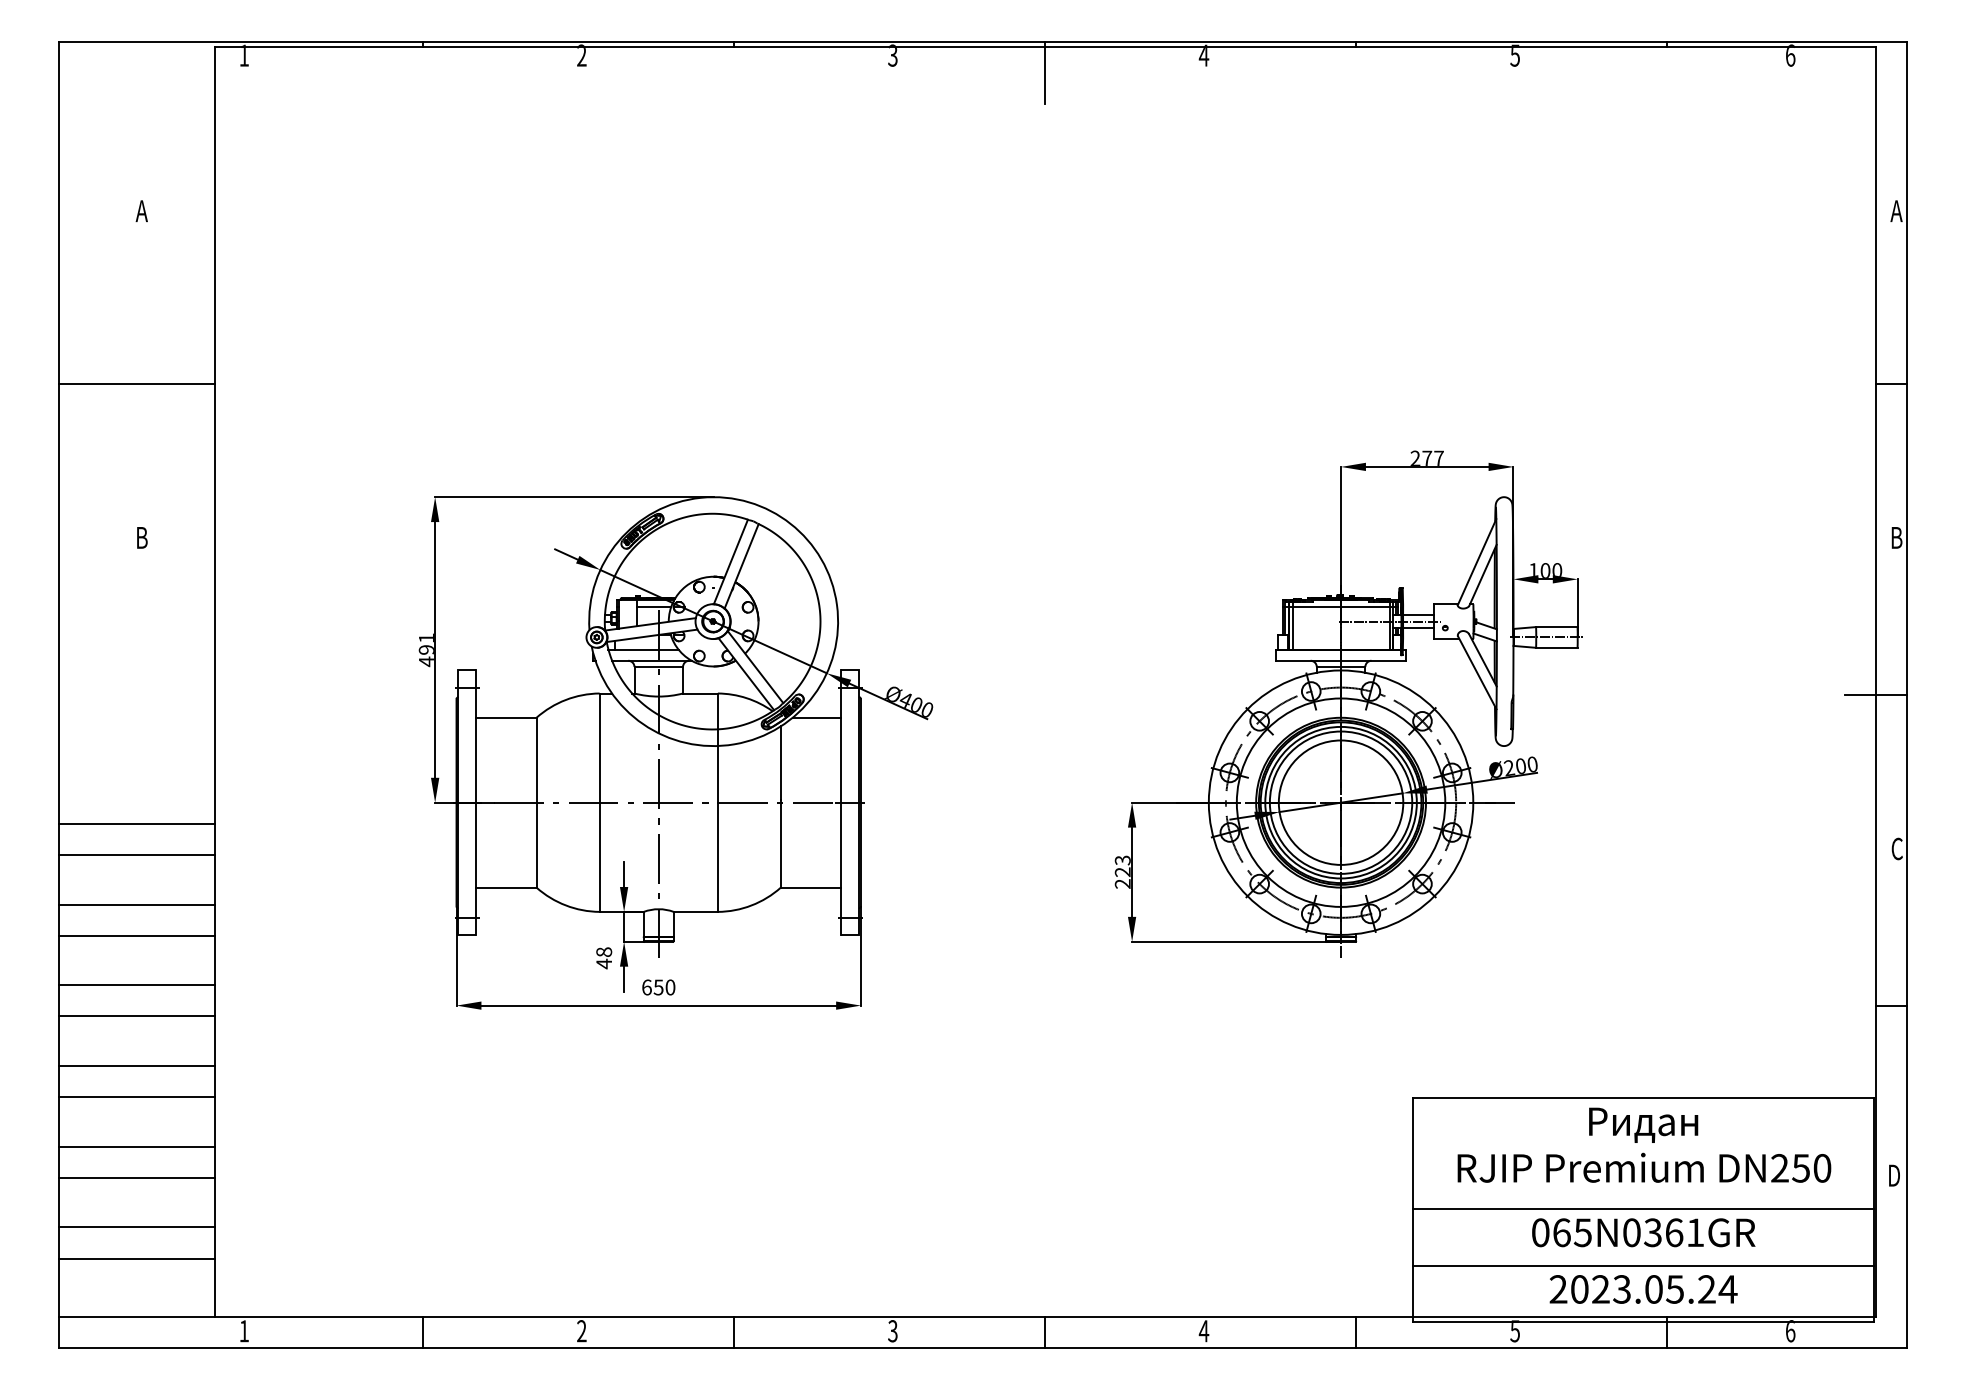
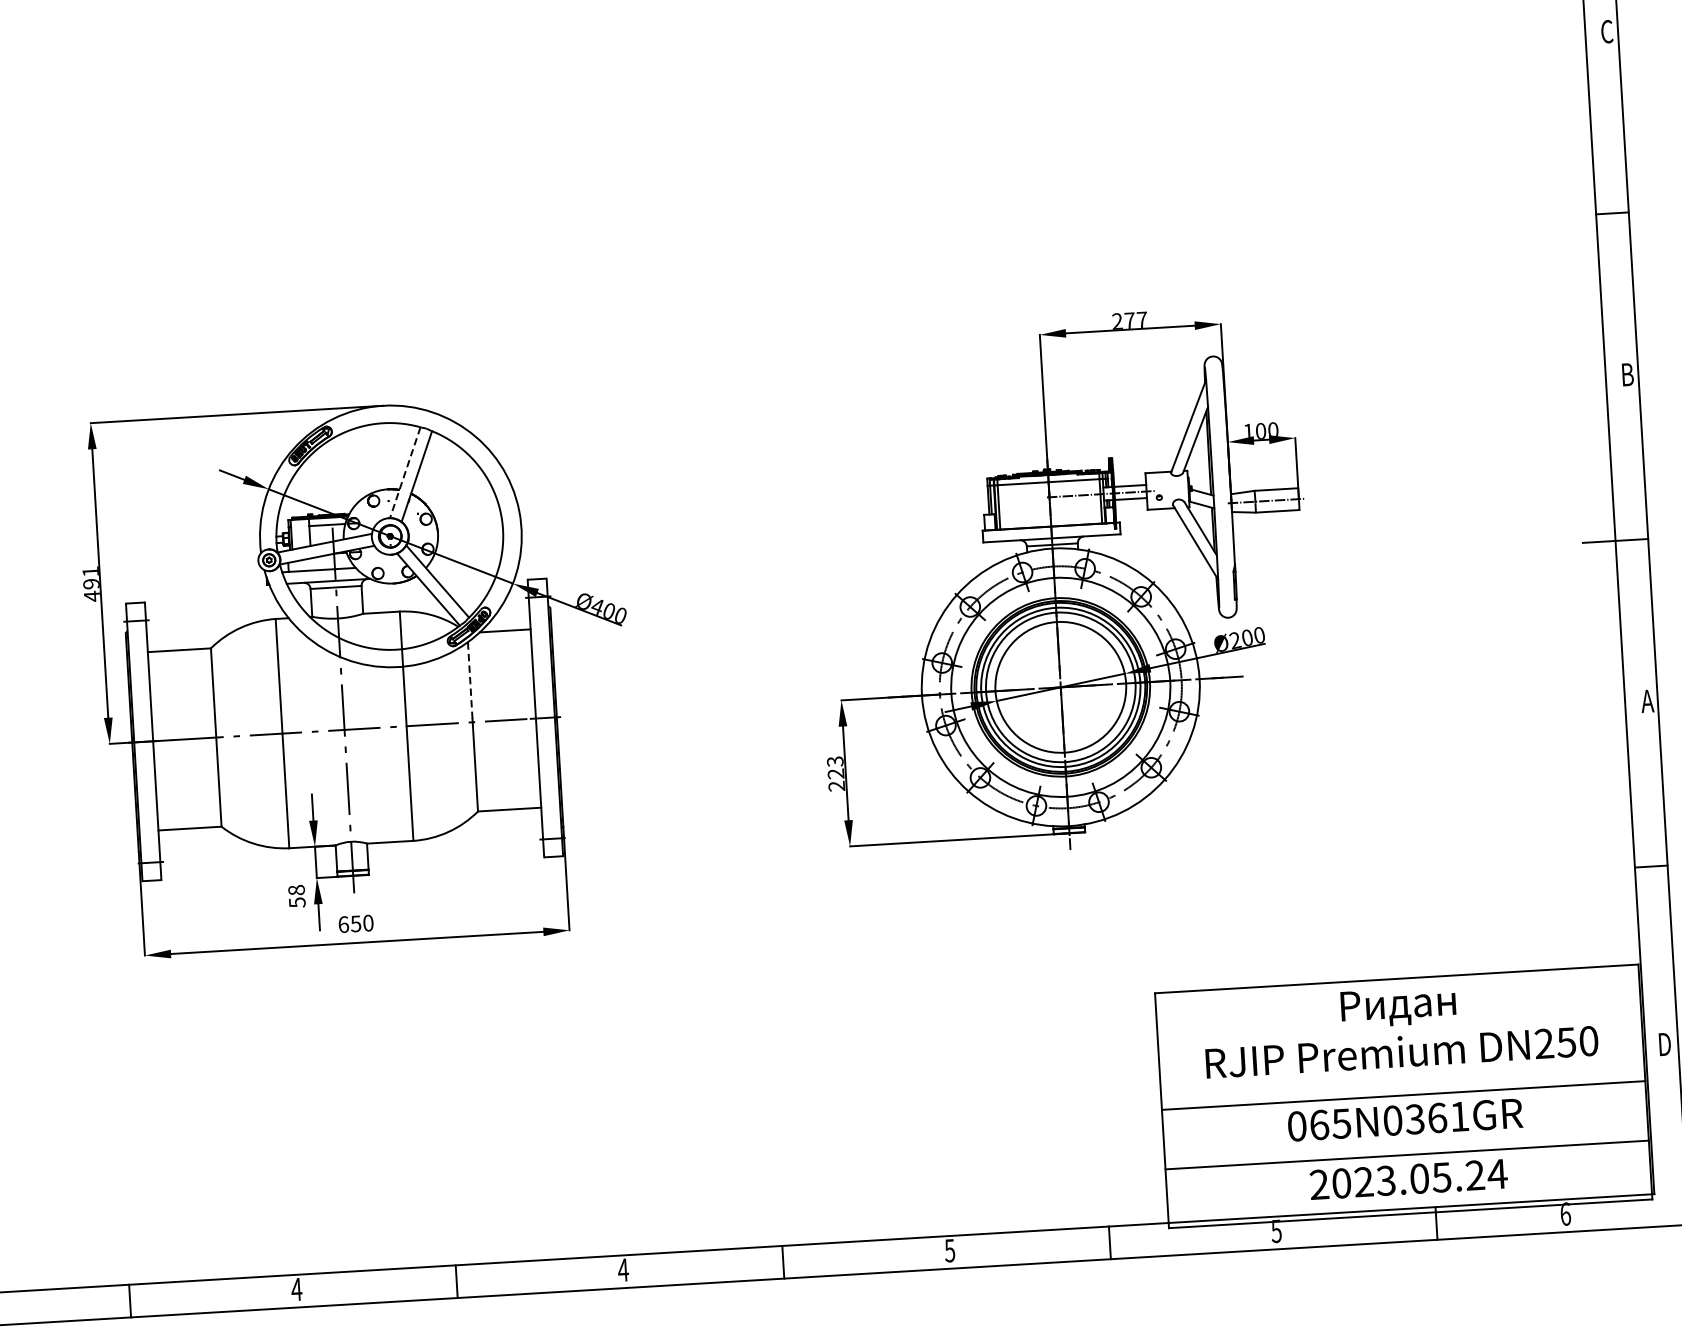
text: (1896, 211) -> (1607, 32), A -> C
line: (730, 561) -> (404, 472), solid -> dashed
line: (780, 762) -> (469, 680), solid -> dashed
text: (1897, 848) -> (1647, 700), C -> A
text: (604, 963) -> (297, 902), 48 -> 58
text: (581, 1331) -> (296, 1289), 2 -> 4
text: (892, 1331) -> (622, 1270), 3 -> 4
text: (1203, 1331) -> (949, 1251), 4 -> 5

